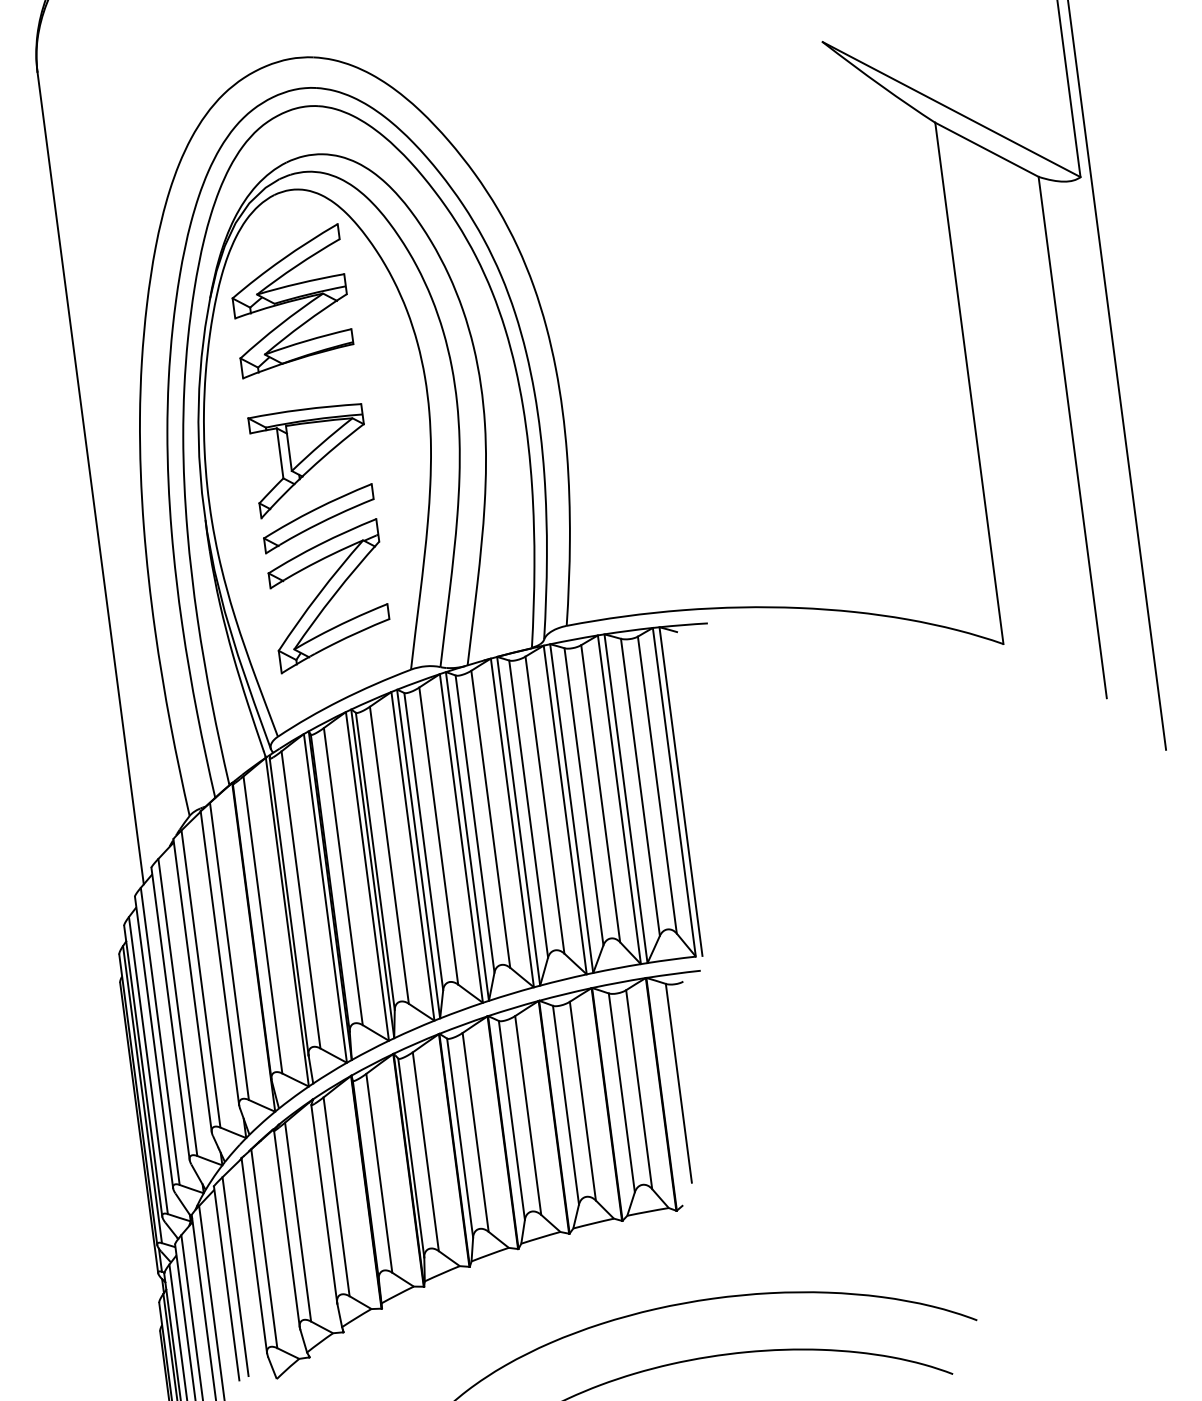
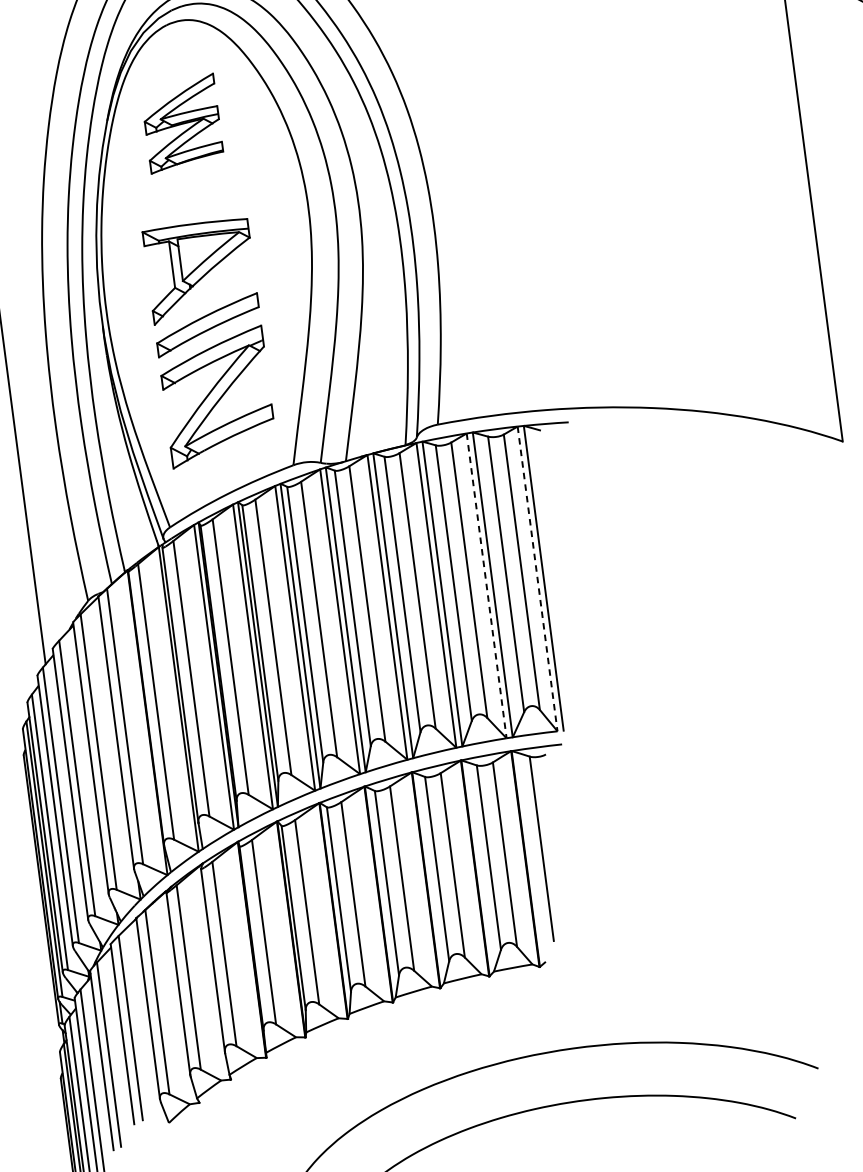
part: (292, 301) -> (183, 123), size x0.7
line: (674, 792) -> (537, 579), solid -> dashed
line: (619, 799) -> (486, 585), solid -> dashed

